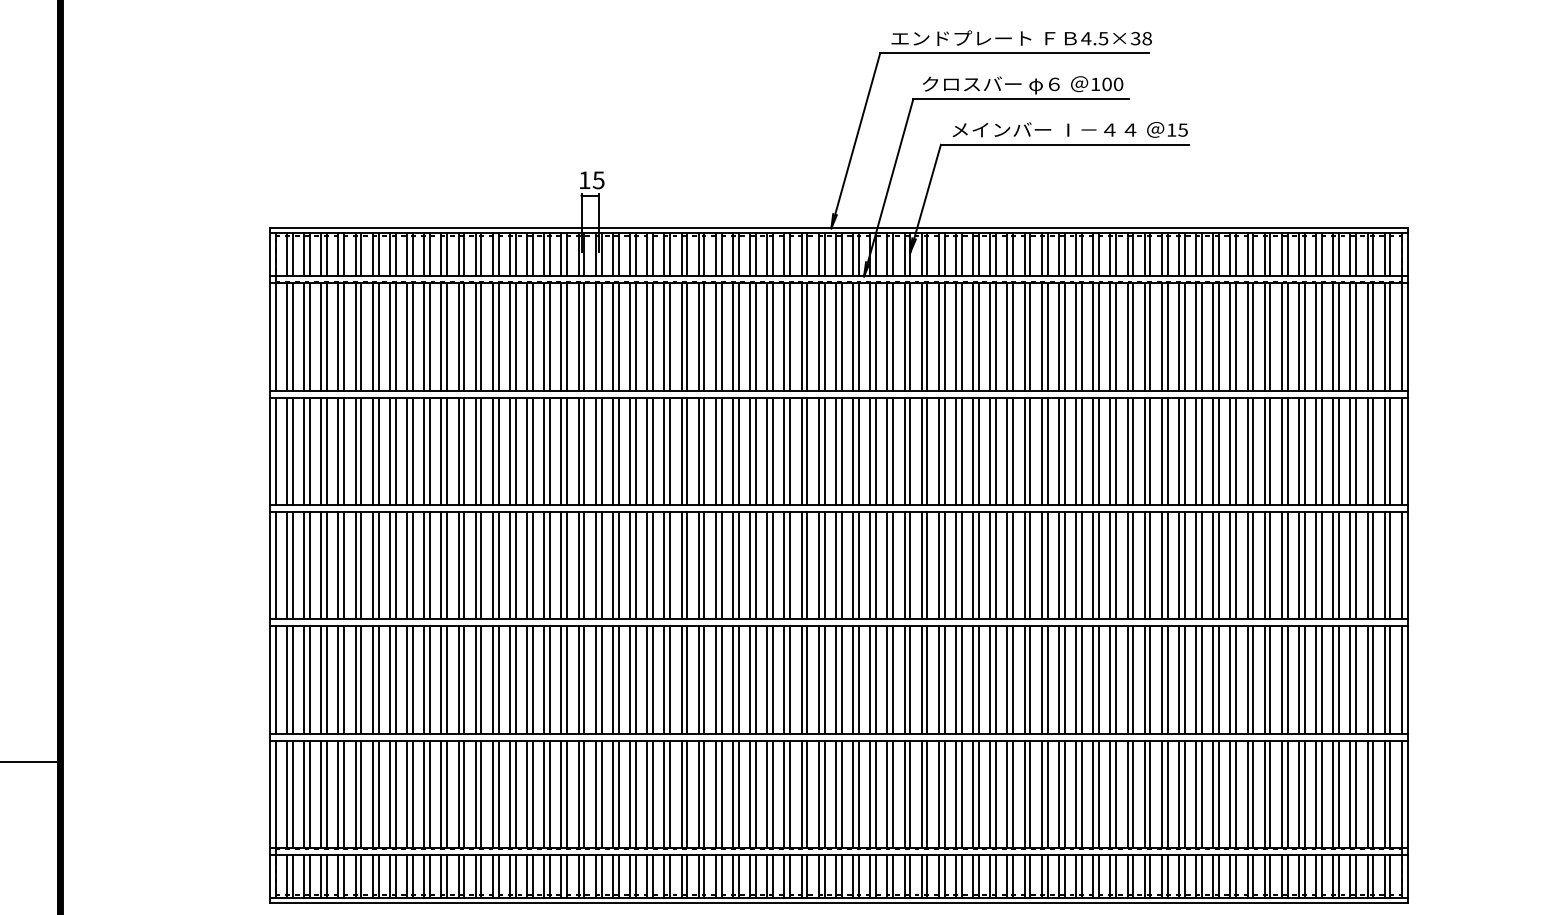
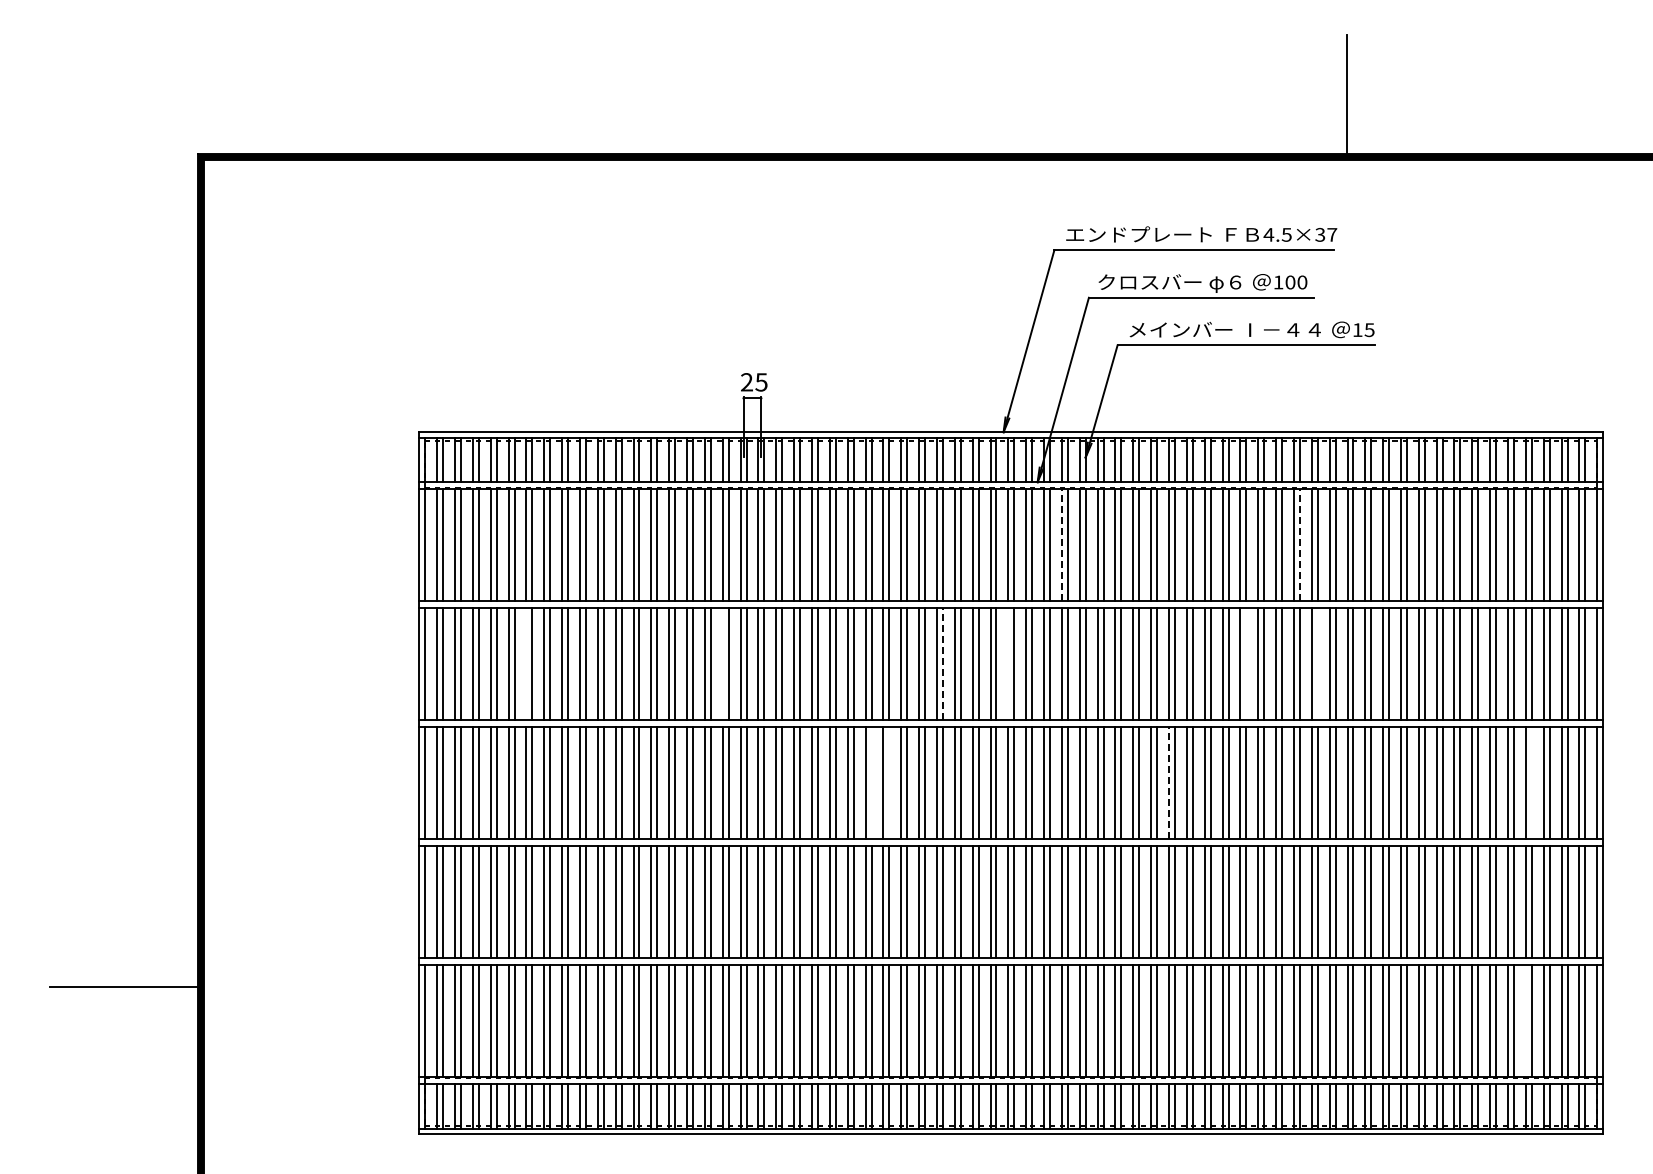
text: (1147, 38) -> (1332, 234), 4.5×38 -> 4.5×37
text: (584, 180) -> (746, 382), 15 -> 25
line: (887, 337) -> (1061, 545), solid -> dashed
line: (1115, 337) -> (1299, 545), solid -> dashed
line: (372, 451) -> (526, 664), removed
line: (561, 451) -> (722, 664), removed
line: (772, 451) -> (942, 664), solid -> dashed
line: (836, 451) -> (1008, 664), removed
line: (1064, 451) -> (1246, 664), removed
line: (1133, 451) -> (1317, 664), removed
line: (704, 565) -> (871, 783), removed
line: (721, 565) -> (889, 783), removed
line: (990, 565) -> (1169, 783), solid -> dashed
line: (1338, 565) -> (1531, 783), removed
line: (1332, 794) -> (1525, 1021), removed

